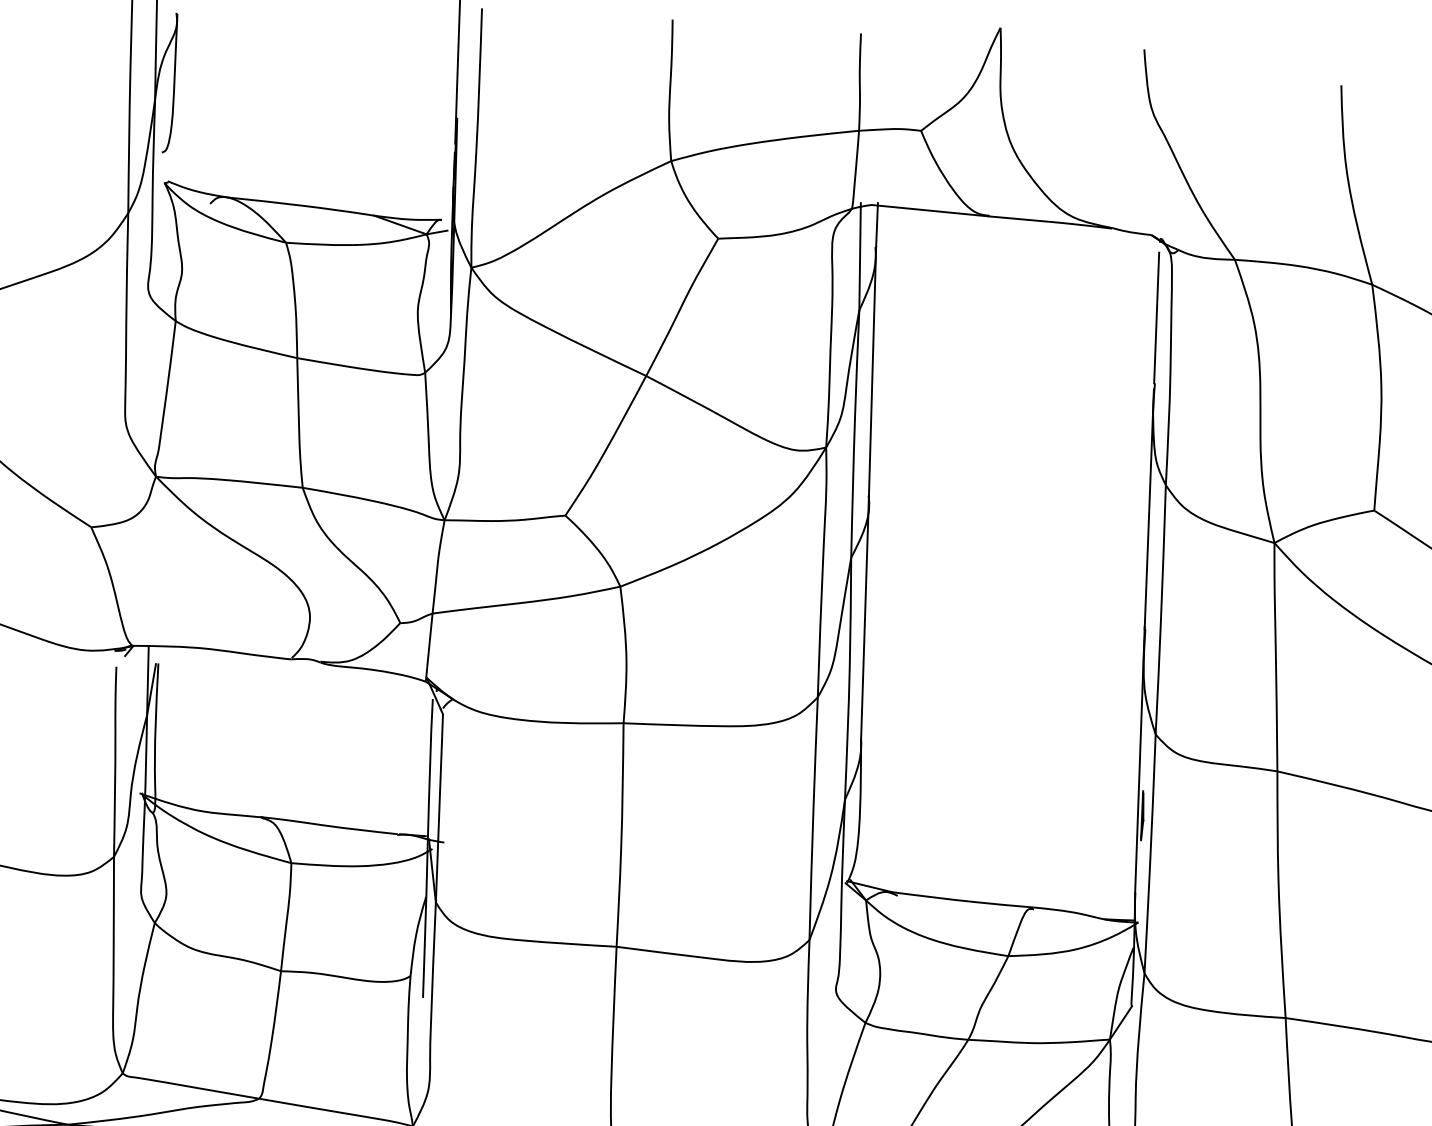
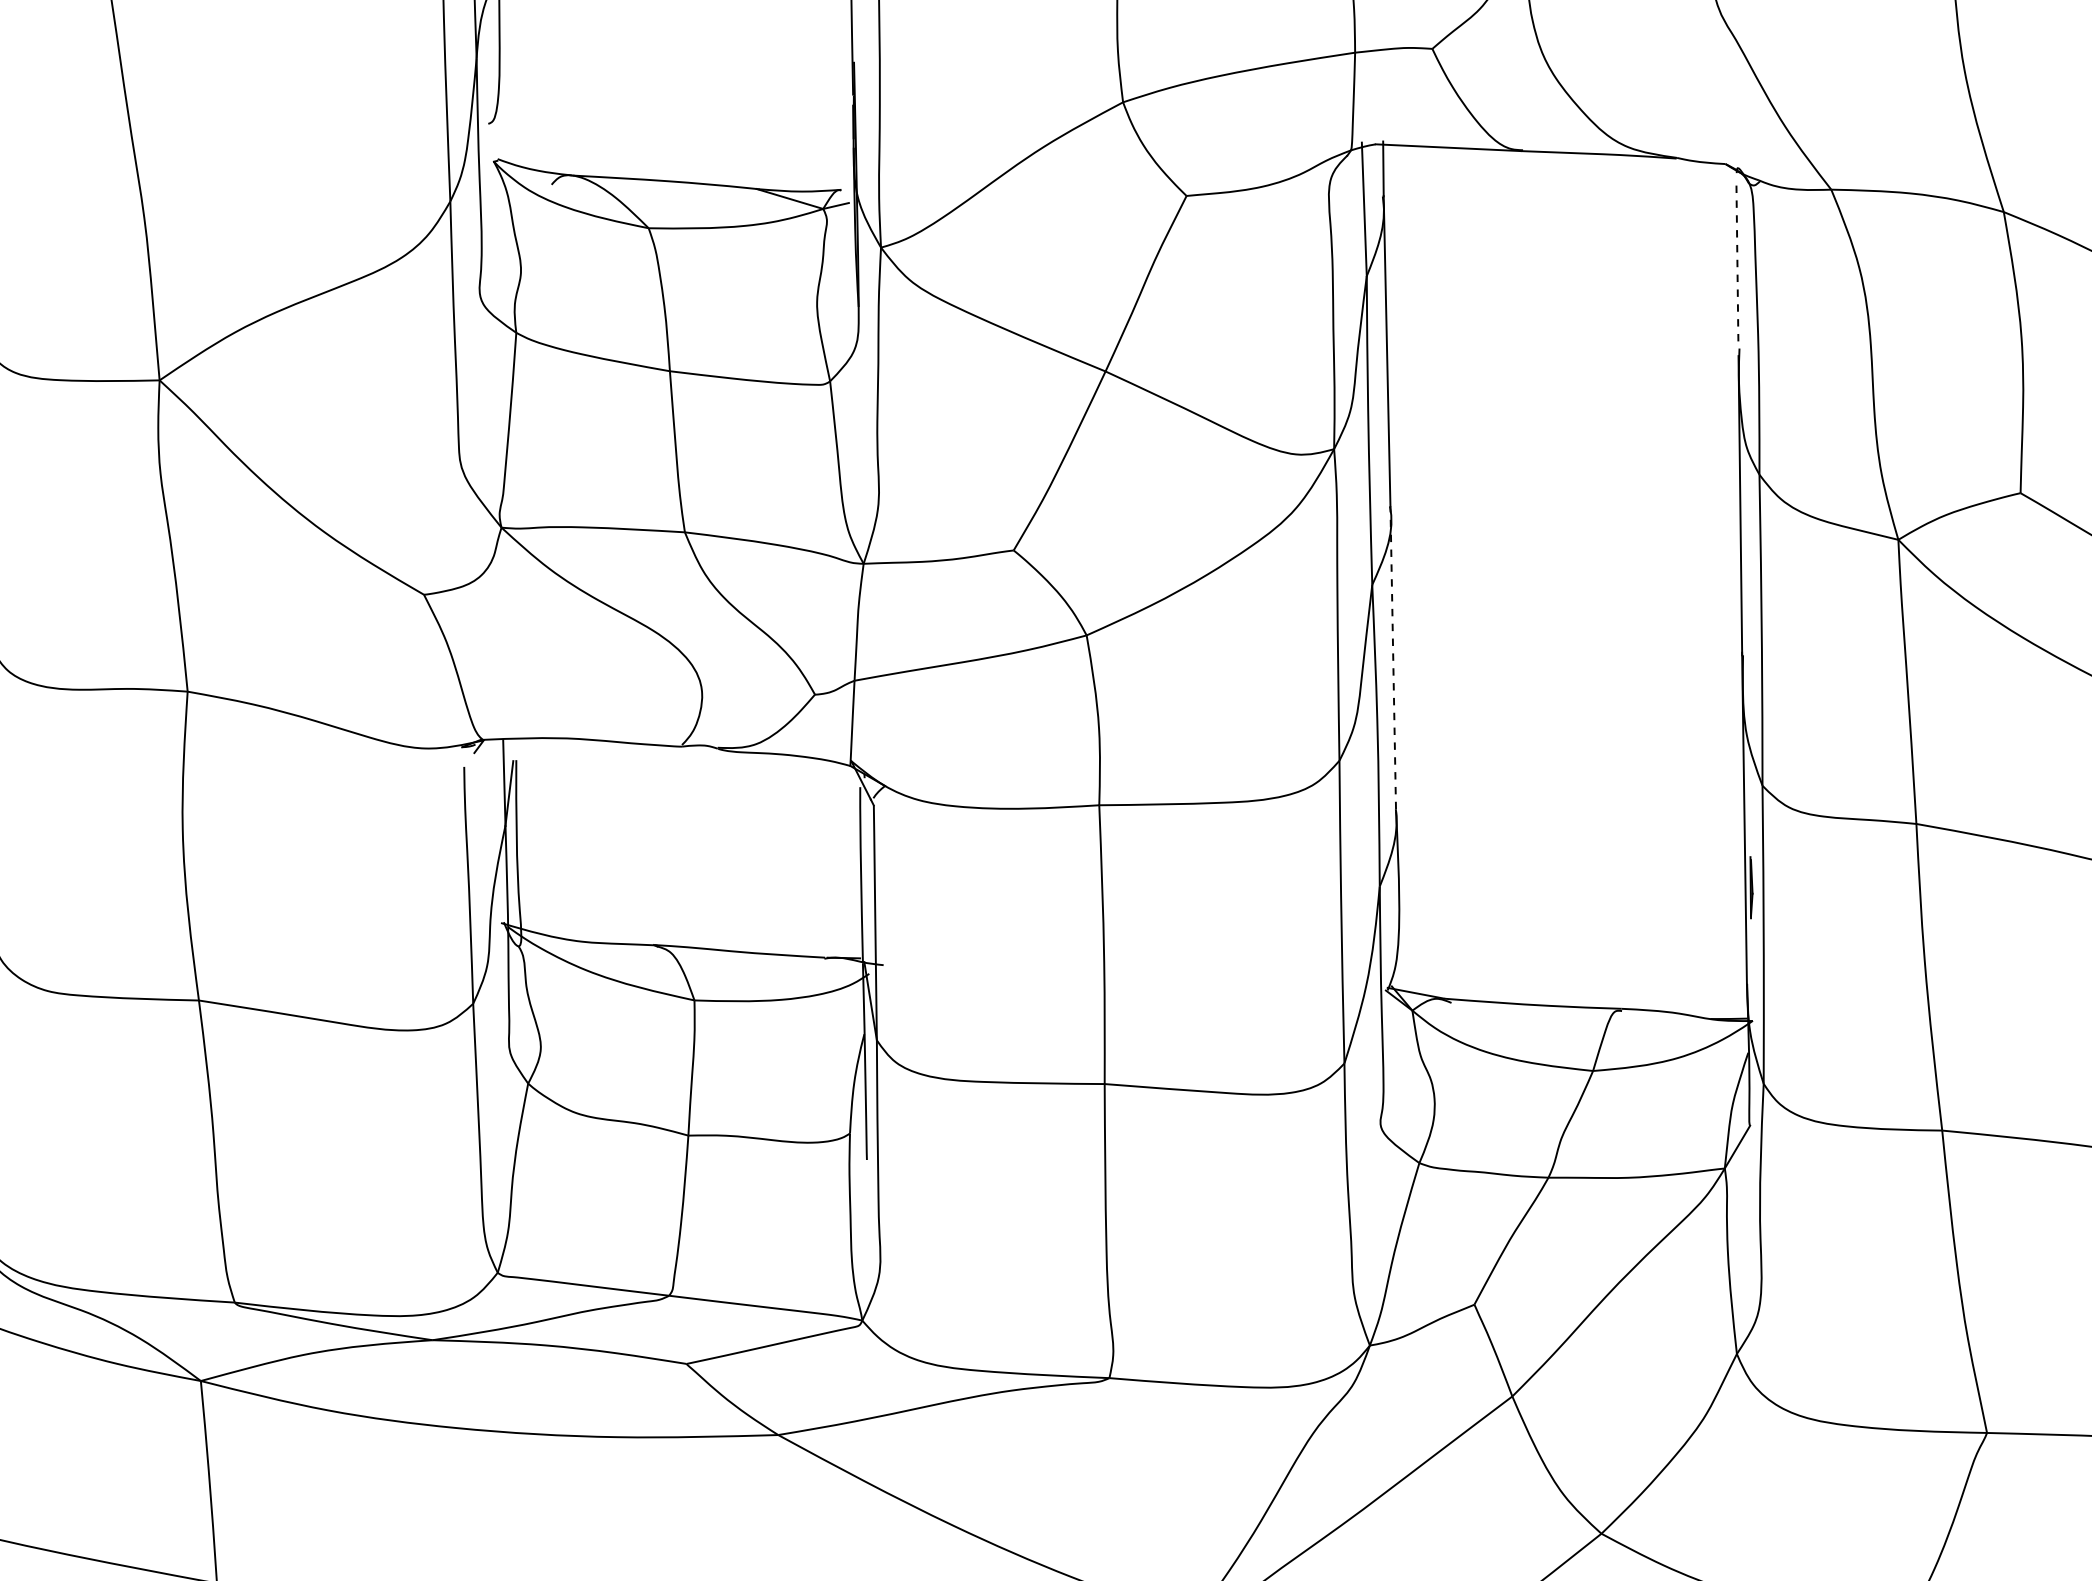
line: (1156, 318) -> (1737, 267), solid -> dashed
line: (865, 616) -> (1393, 657), solid -> dashed

